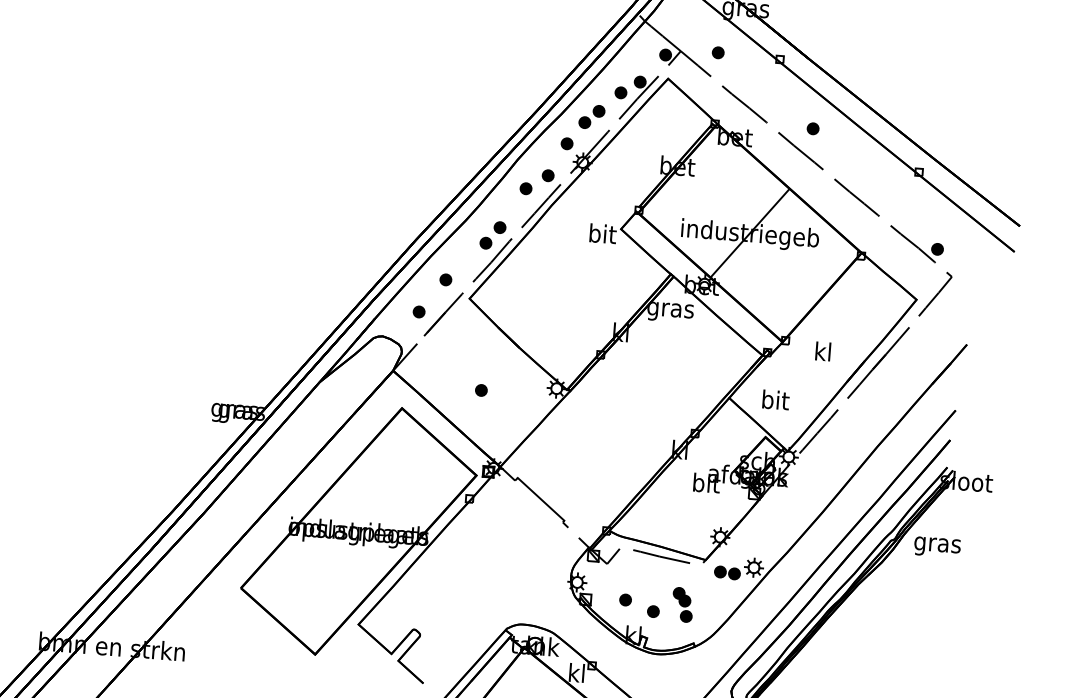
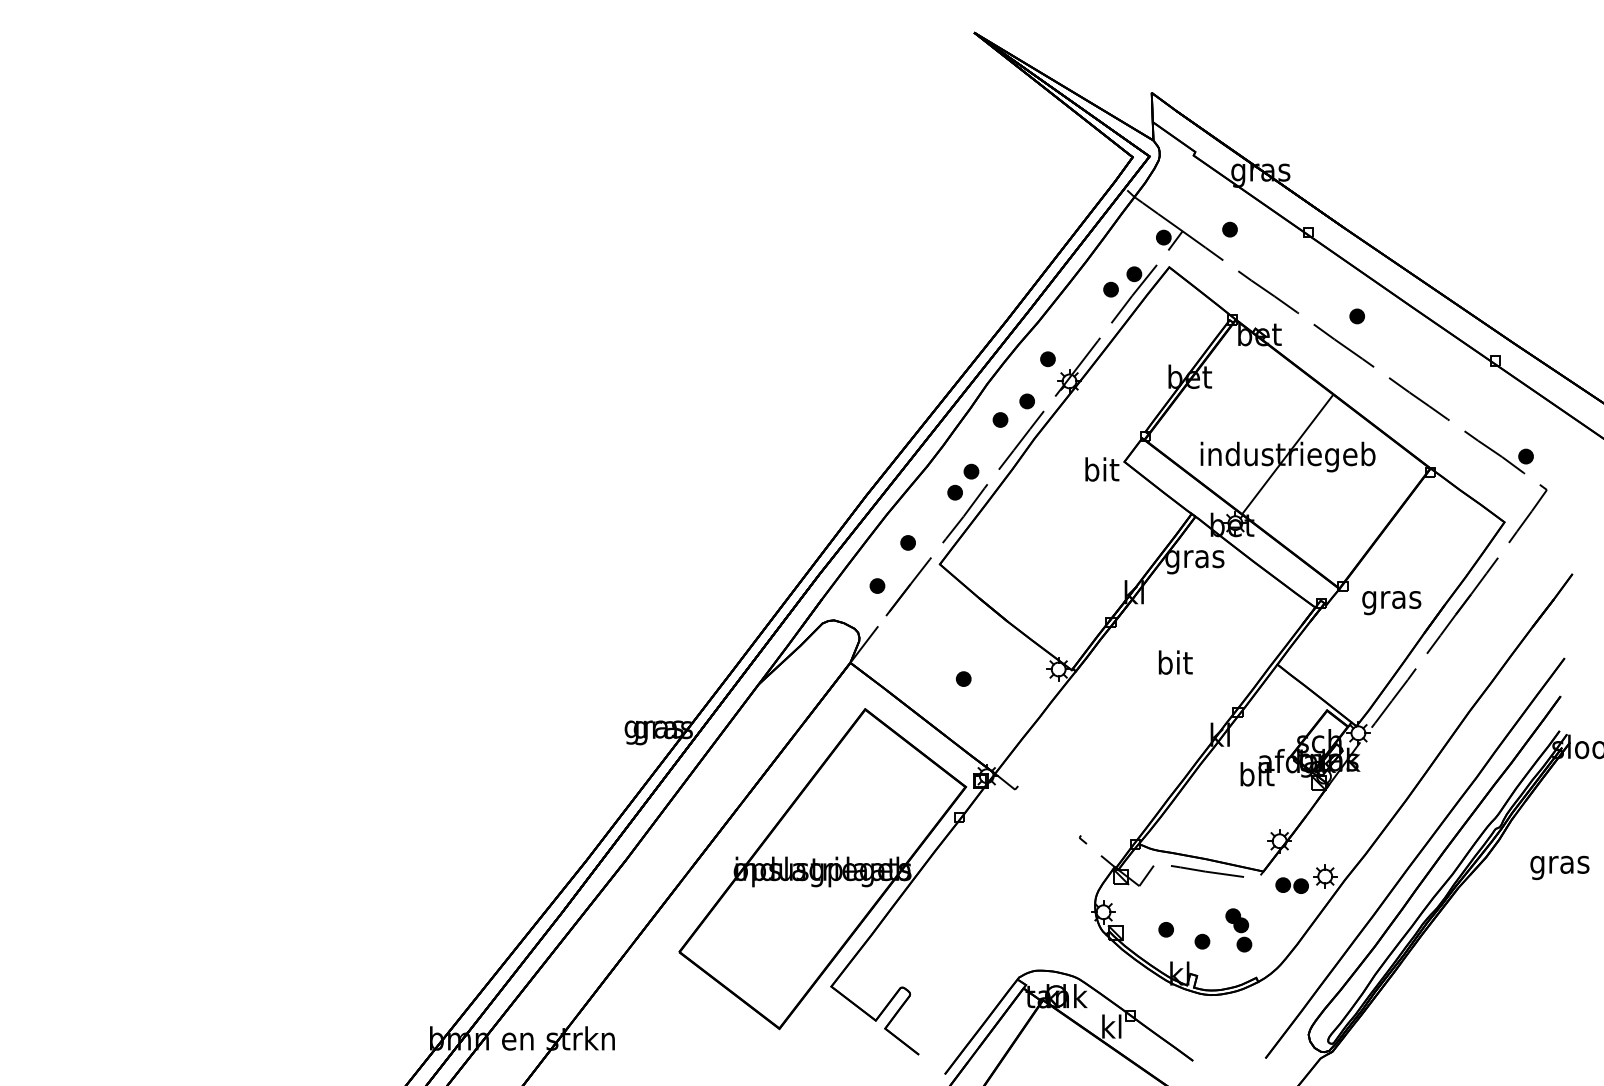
part: (591, 116) -> (1076, 322), removed
text: (822, 353) -> (1391, 599), kl -> gras
text: (775, 399) -> (1175, 662), moved
line: (540, 499) -> (1049, 810), removed
text: (937, 547) -> (1559, 867), moved

